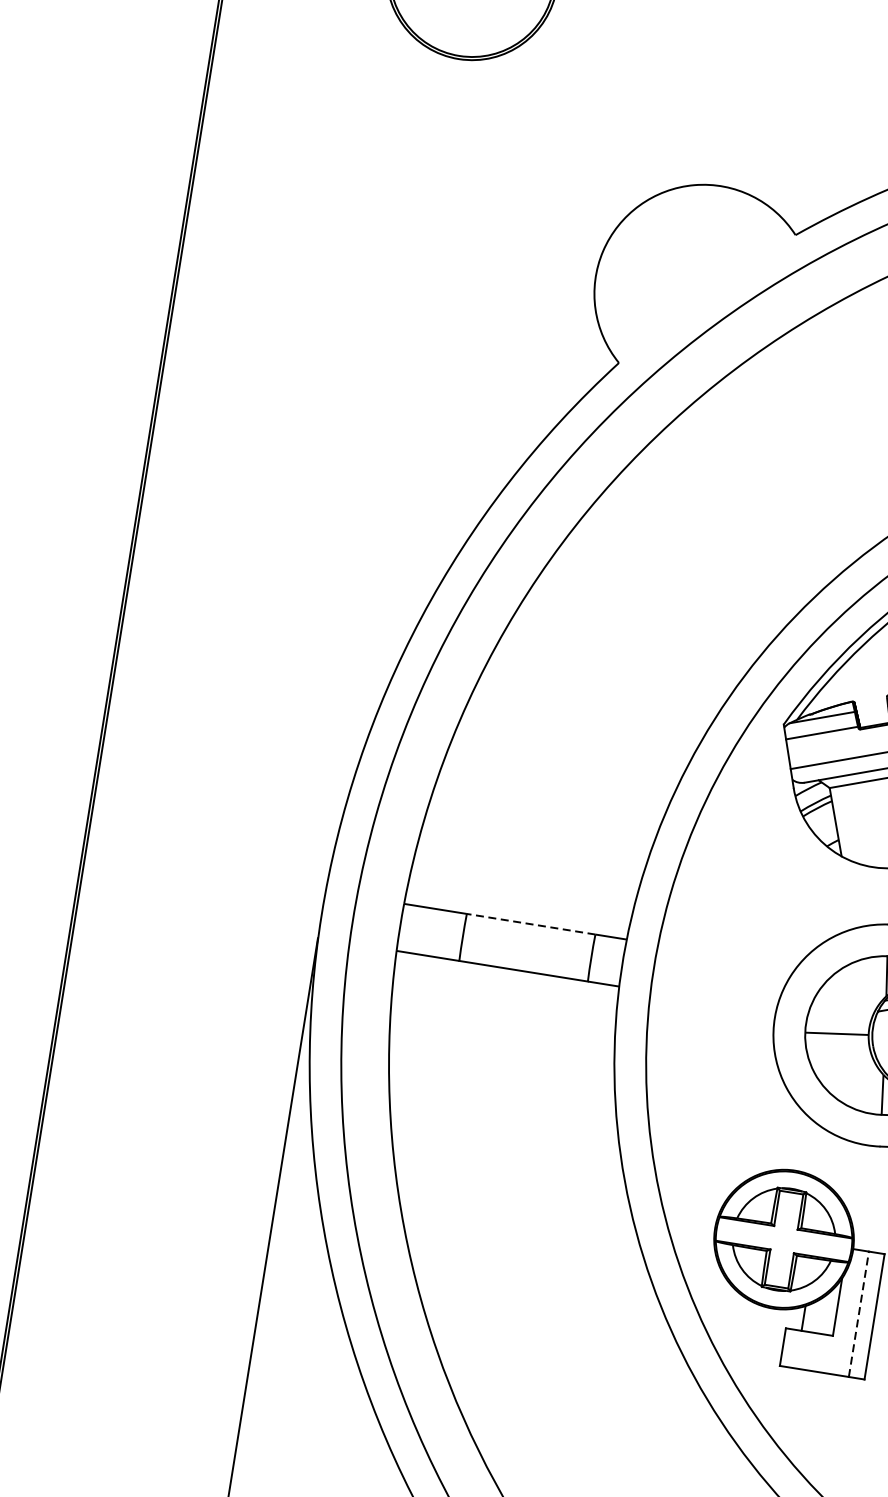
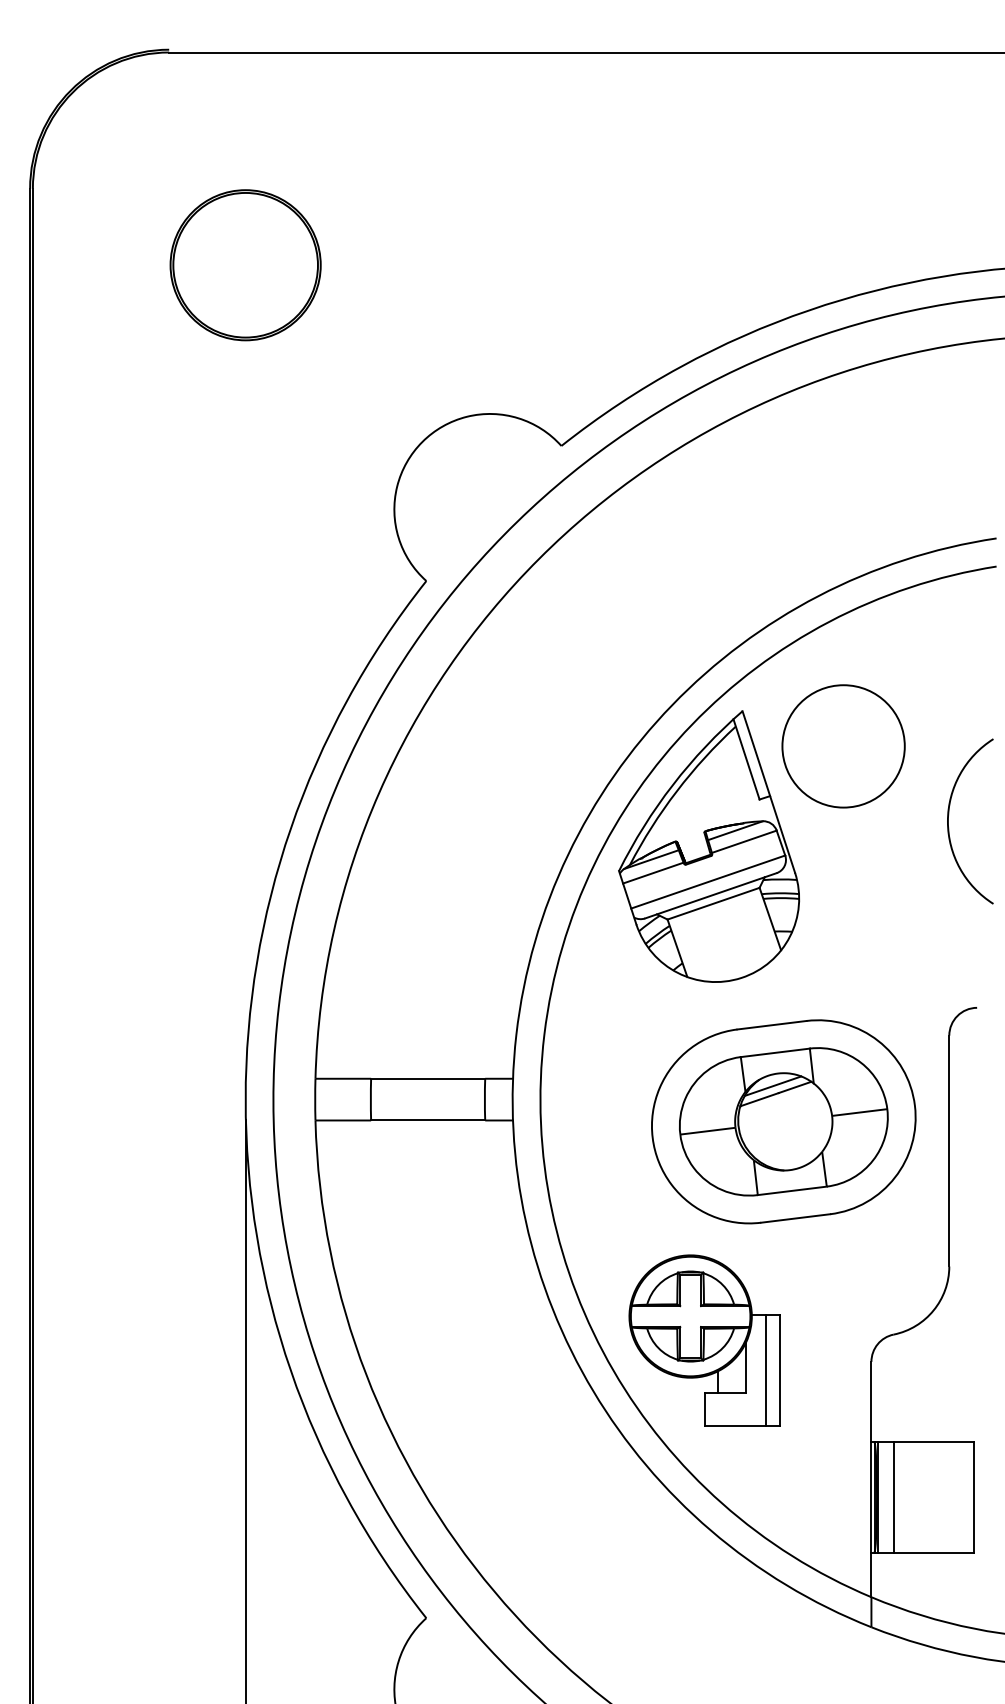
line: (530, 923) -> (427, 1078), dashed -> solid
line: (858, 1313) -> (765, 1370), dashed -> solid

